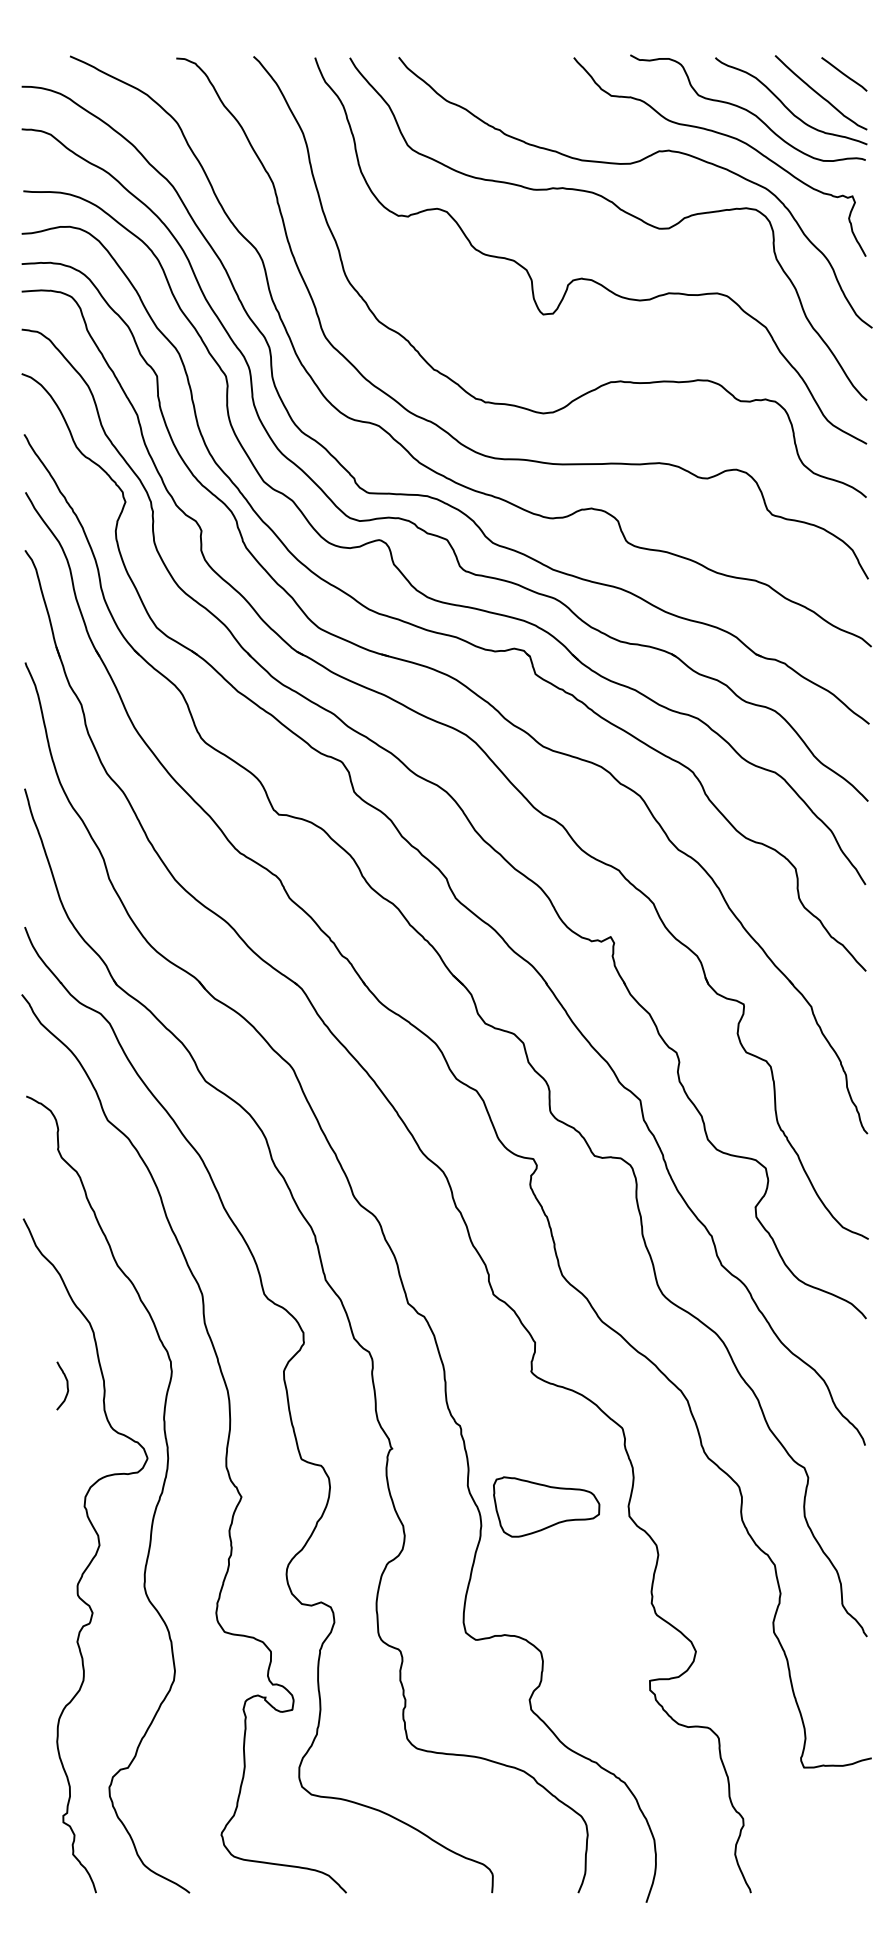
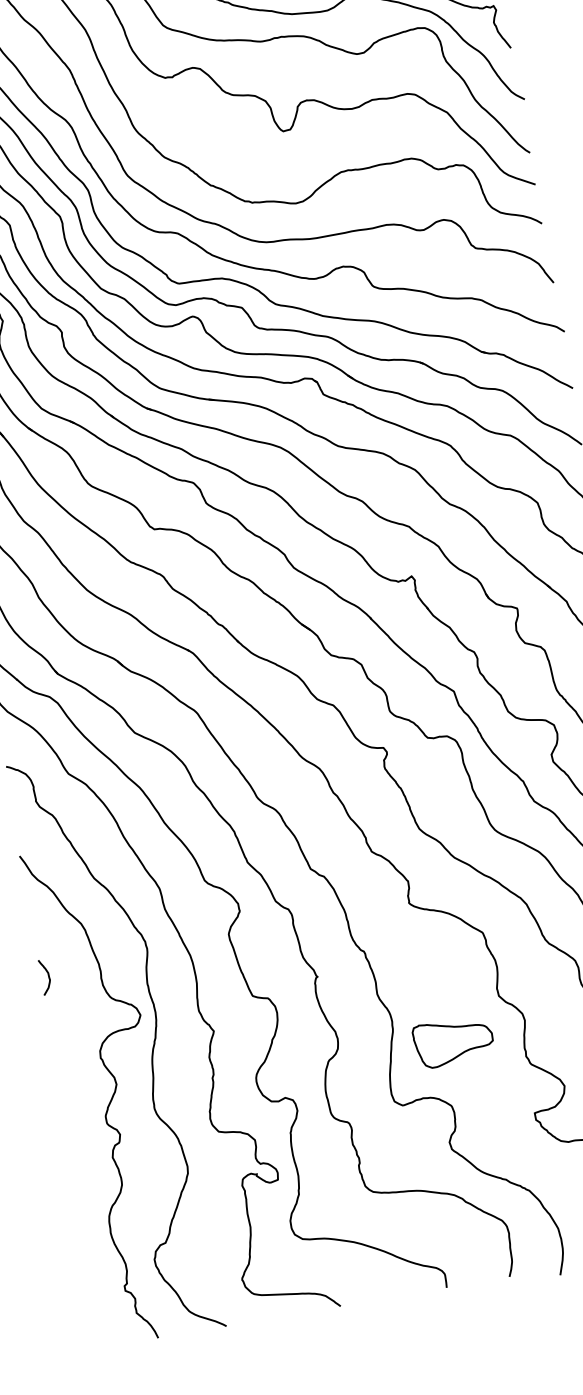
curve: (66, 1385) -> (48, 976), moved
part: (546, 1506) -> (453, 1041), moved

